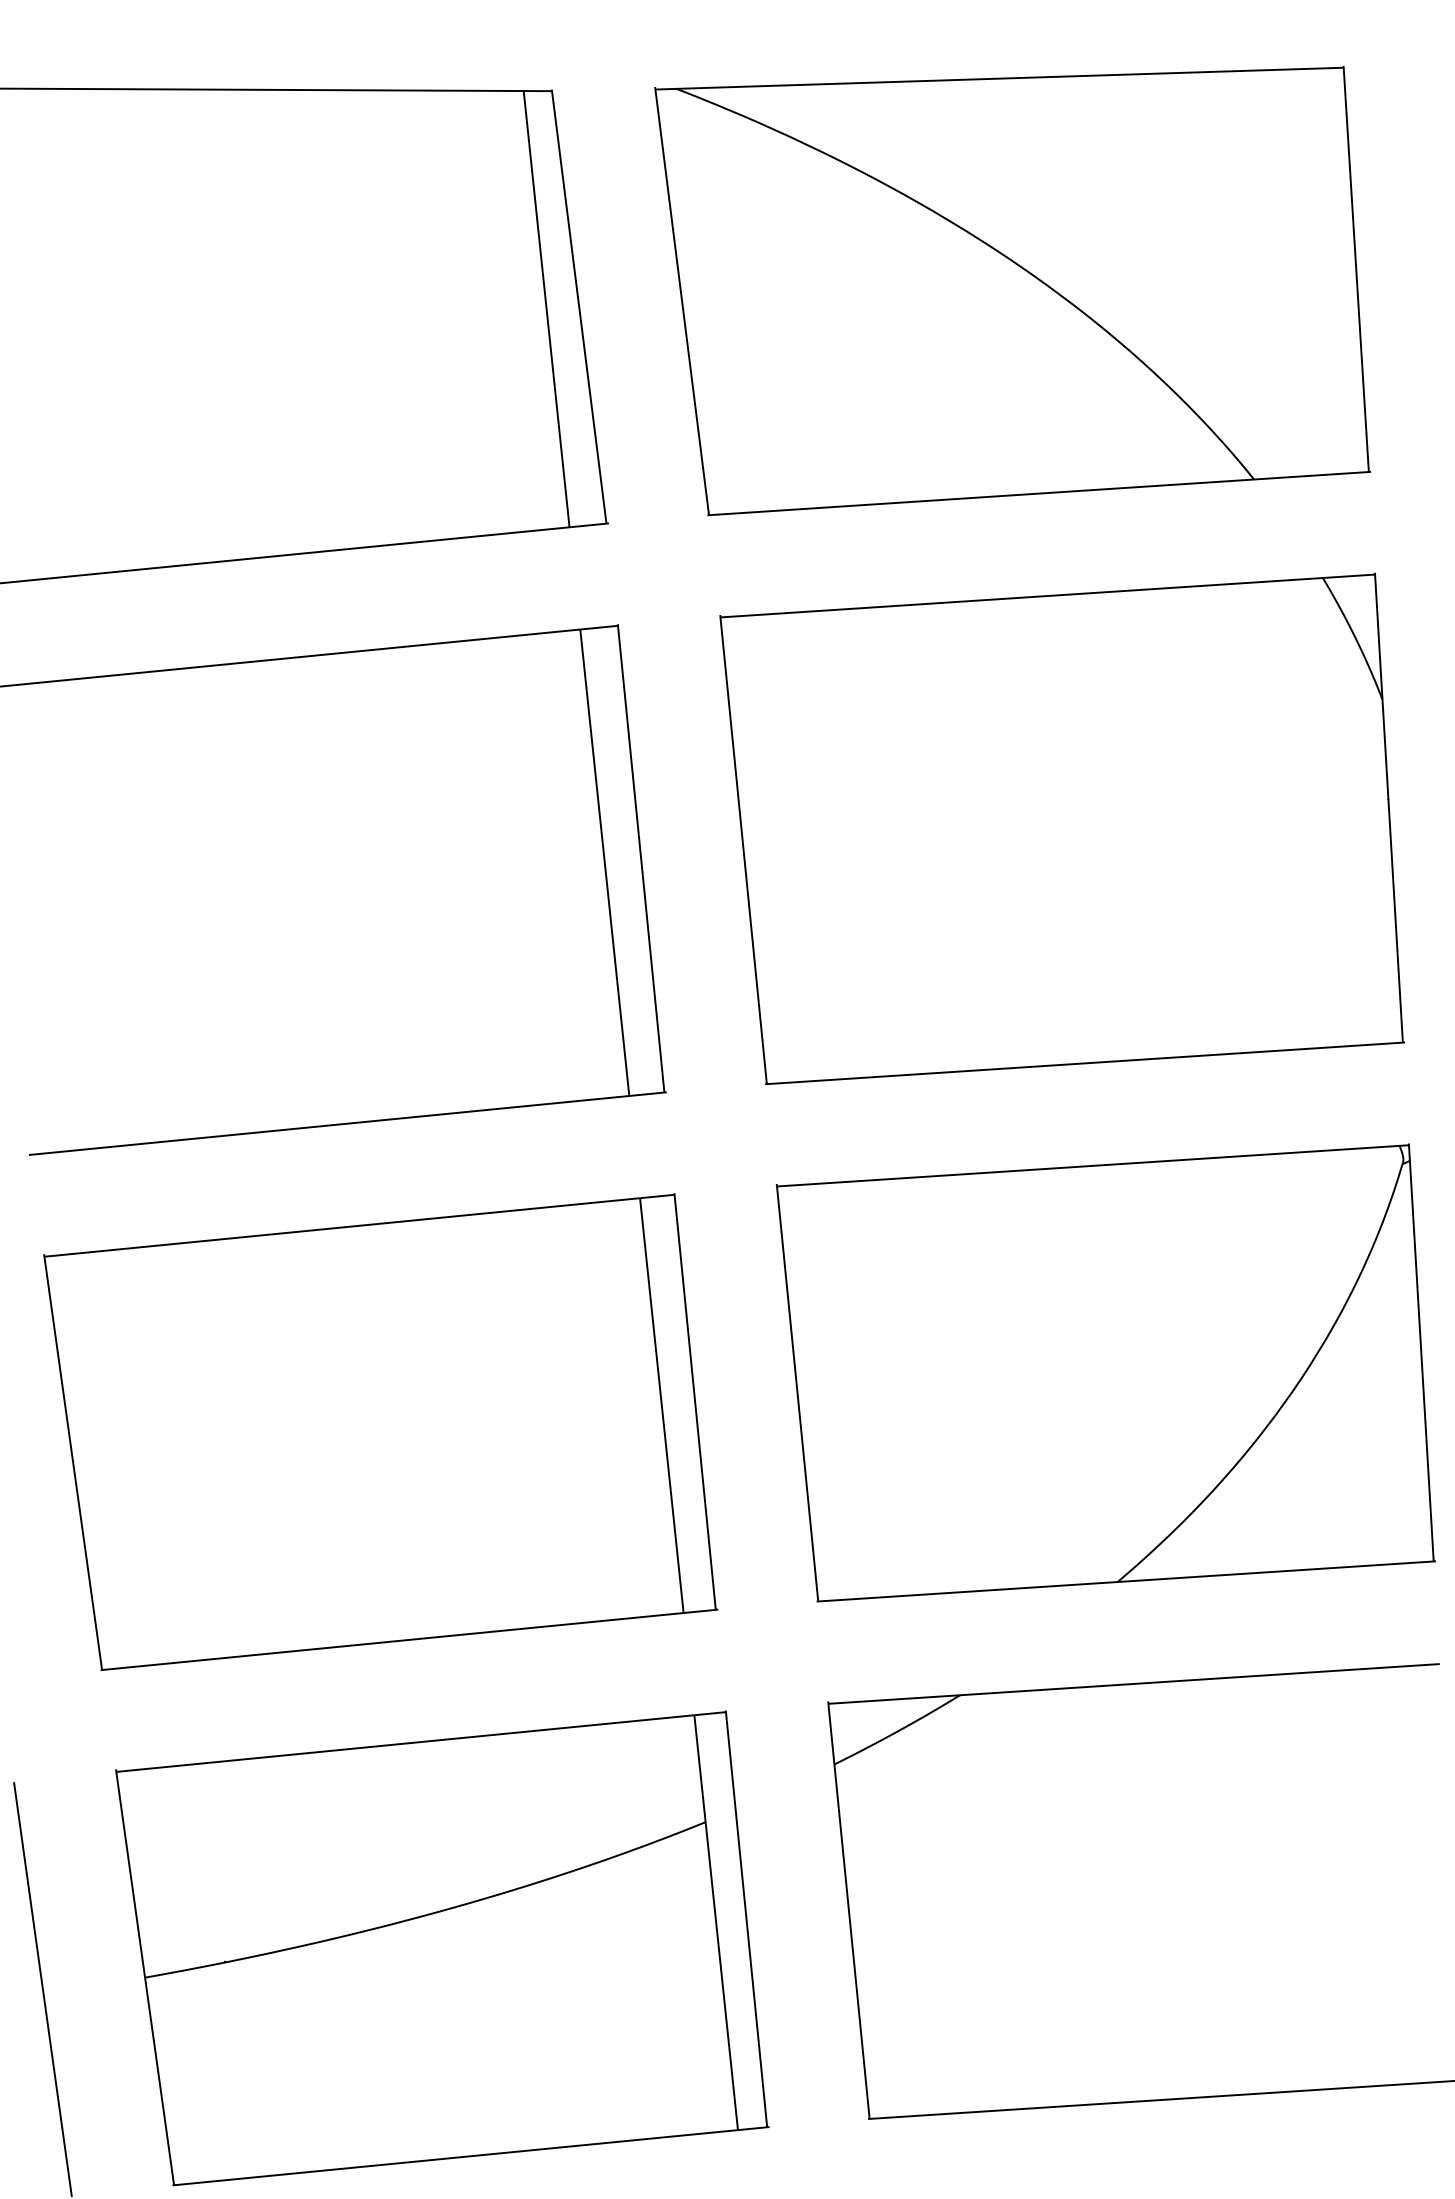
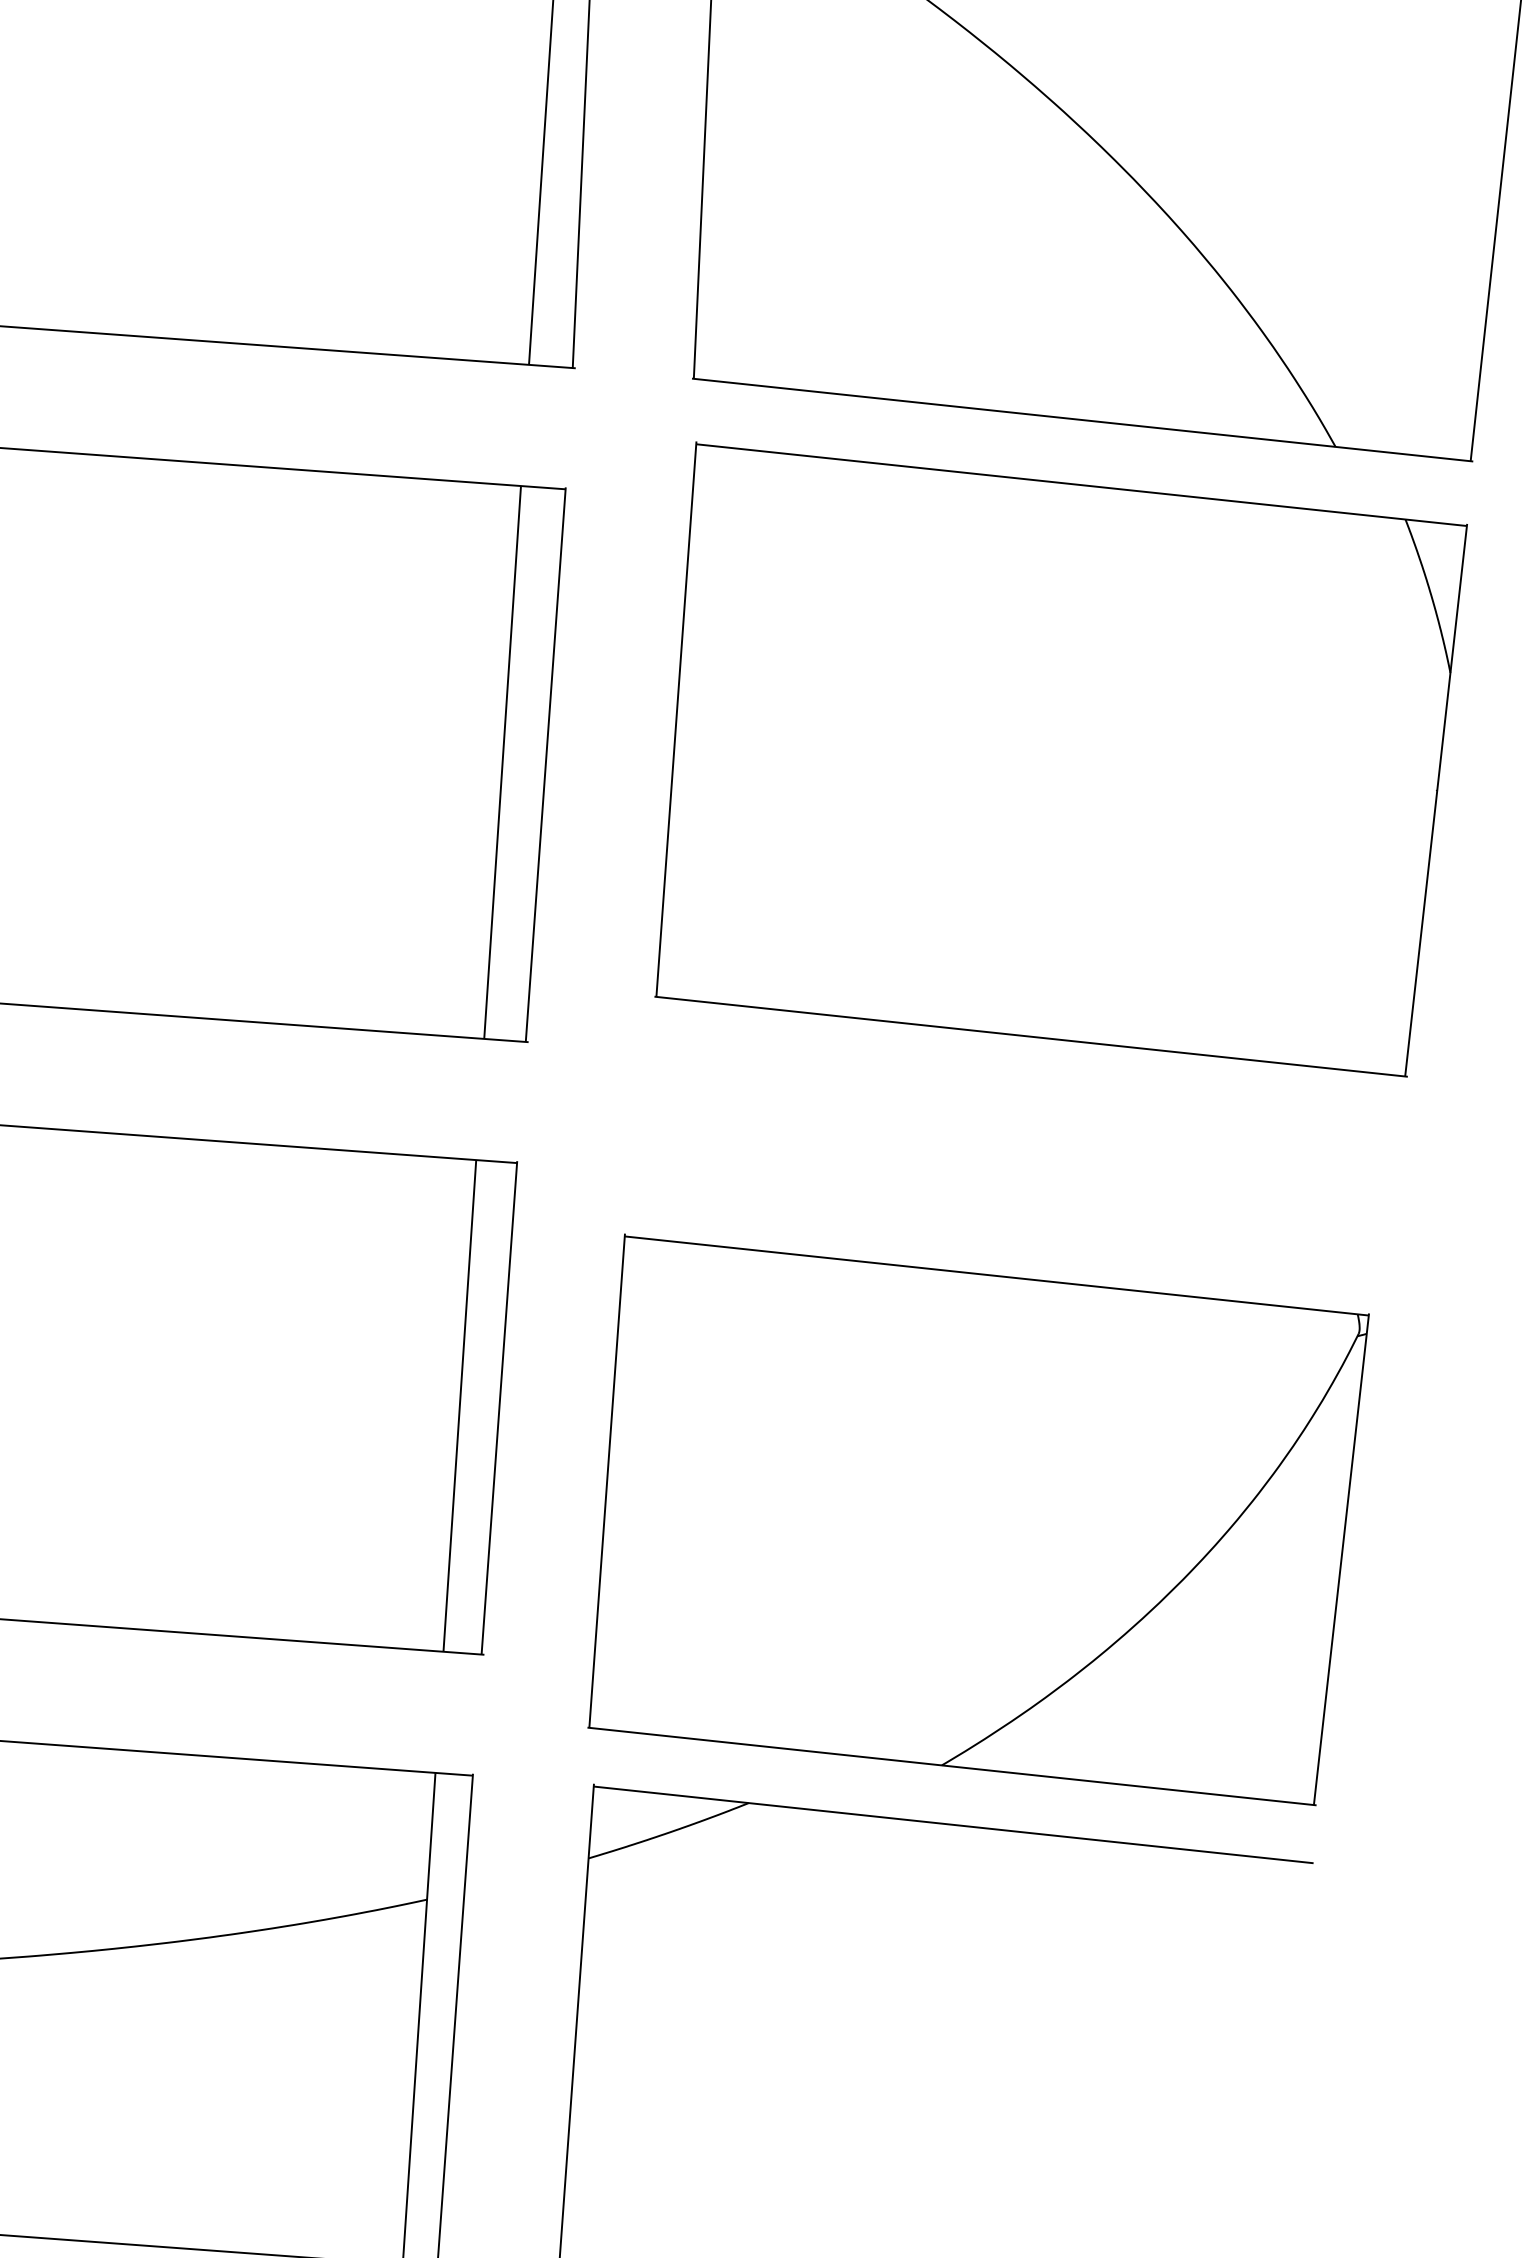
part: (1062, 828) -> (1051, 758), moved
part: (1105, 1372) -> (969, 1519), moved

